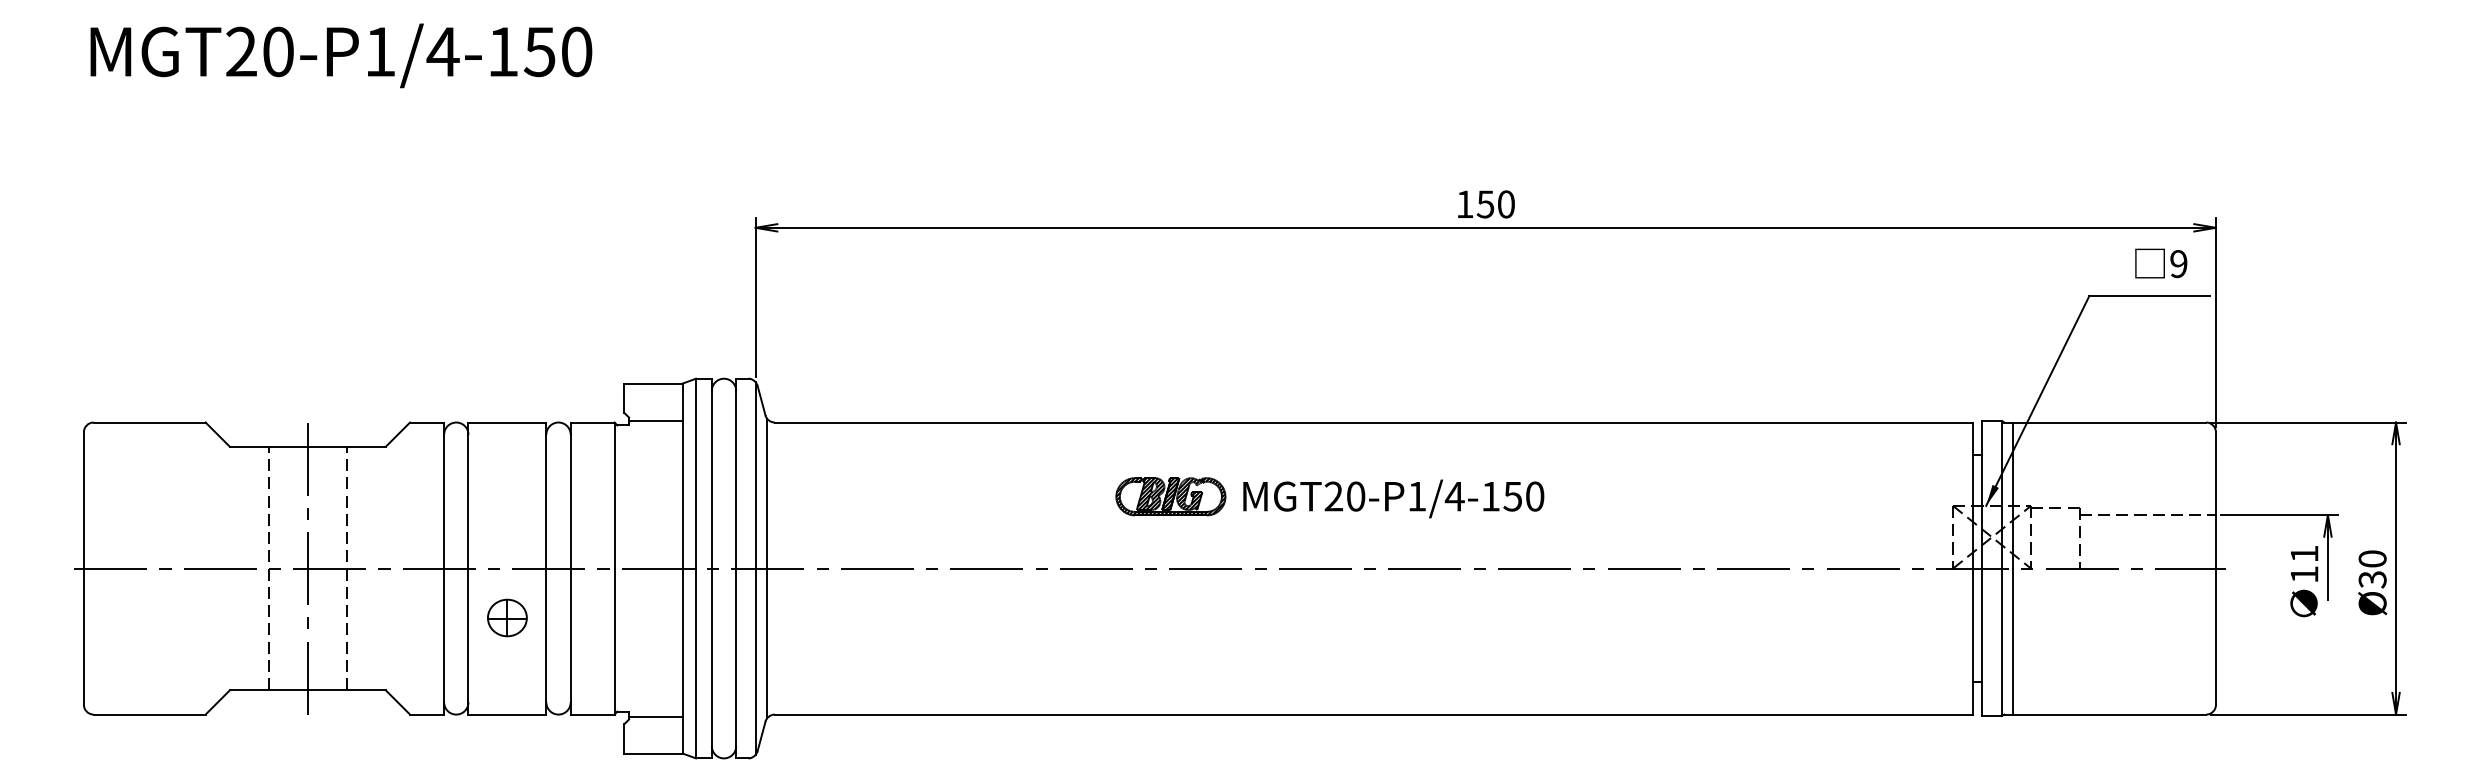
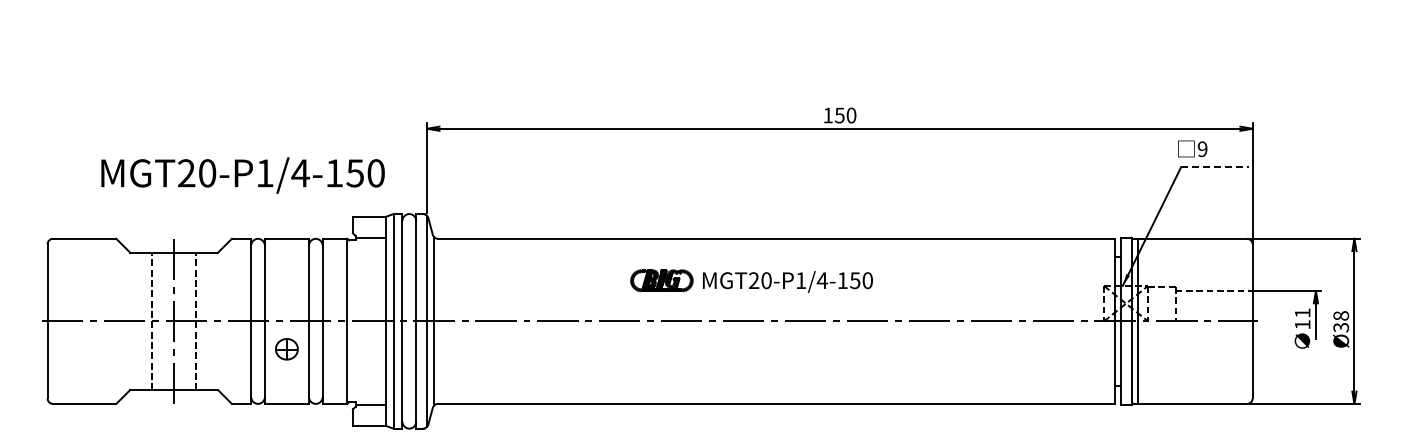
text: (340, 55) -> (242, 175), moved
text: (2160, 262) -> (1192, 148), moved
line: (2150, 296) -> (1215, 167), solid -> dashed
text: (2371, 558) -> (1340, 315), Ø30 -> Ø38

